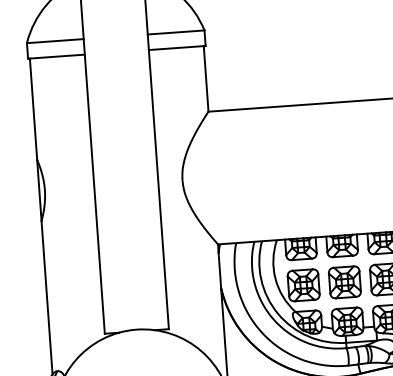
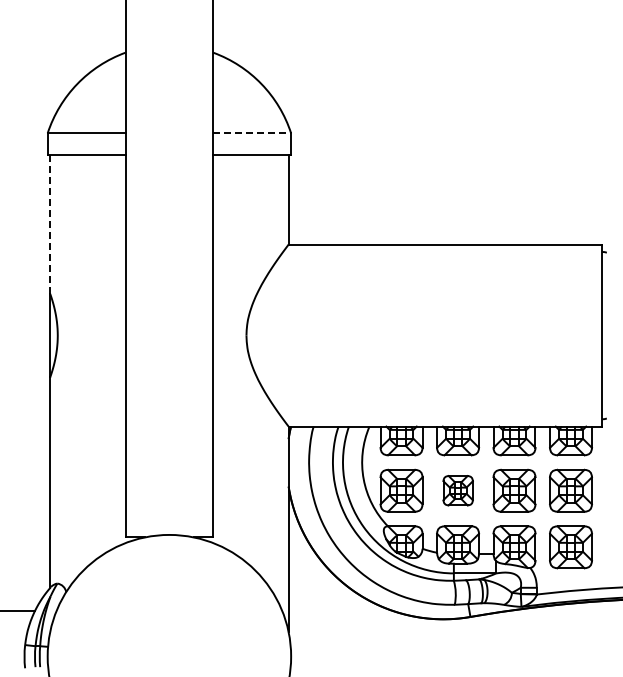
line: (176, 32) -> (252, 133), solid -> dashed
line: (33, 109) -> (50, 224), solid -> dashed
part: (345, 282) -> (458, 490), size x0.7

